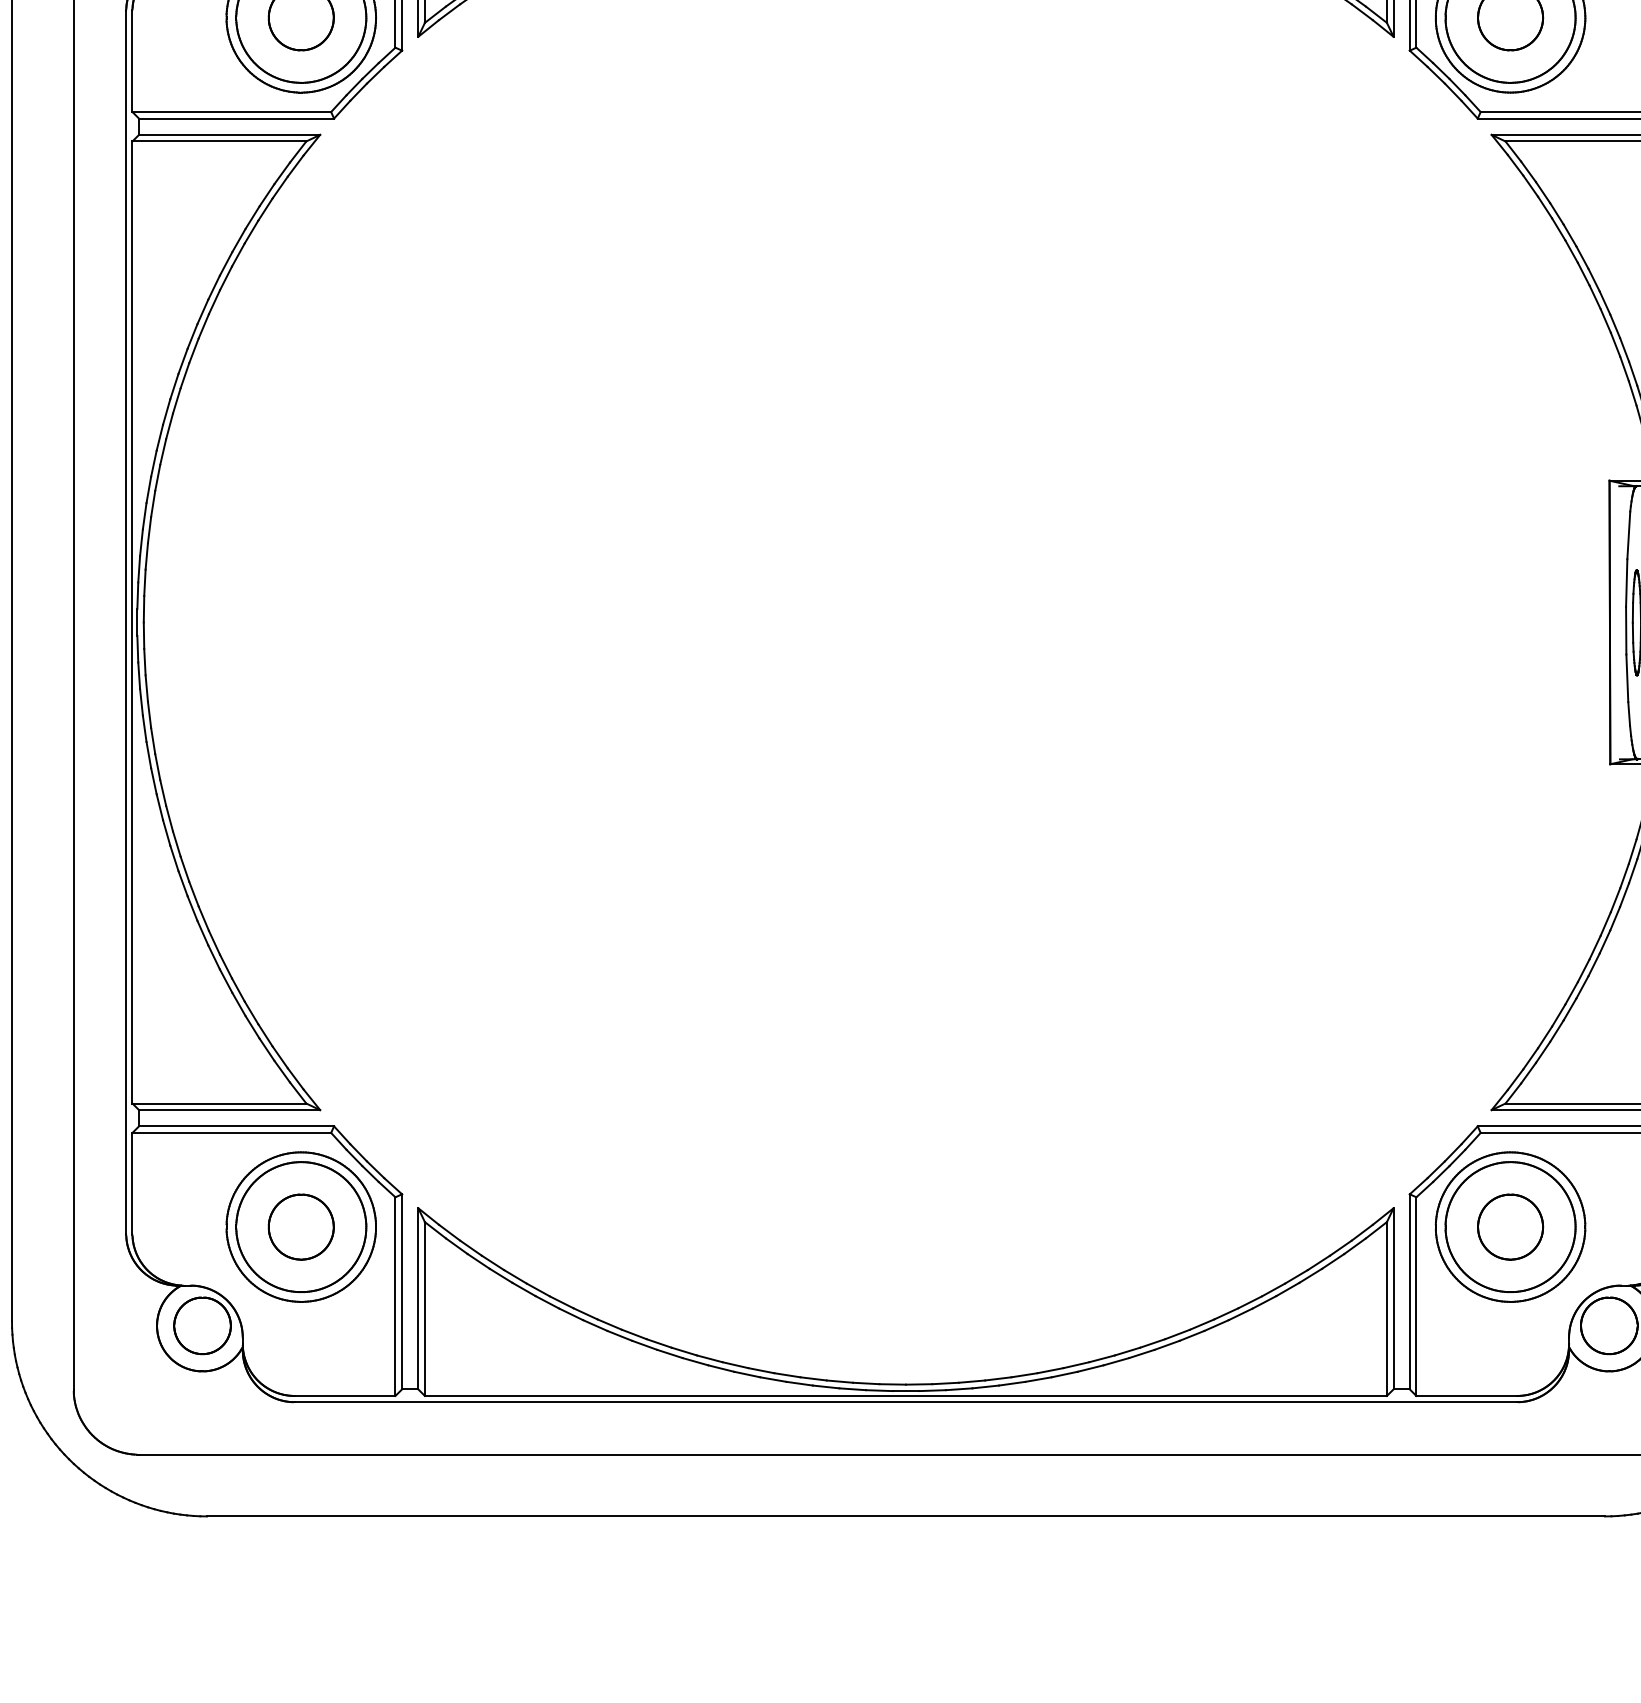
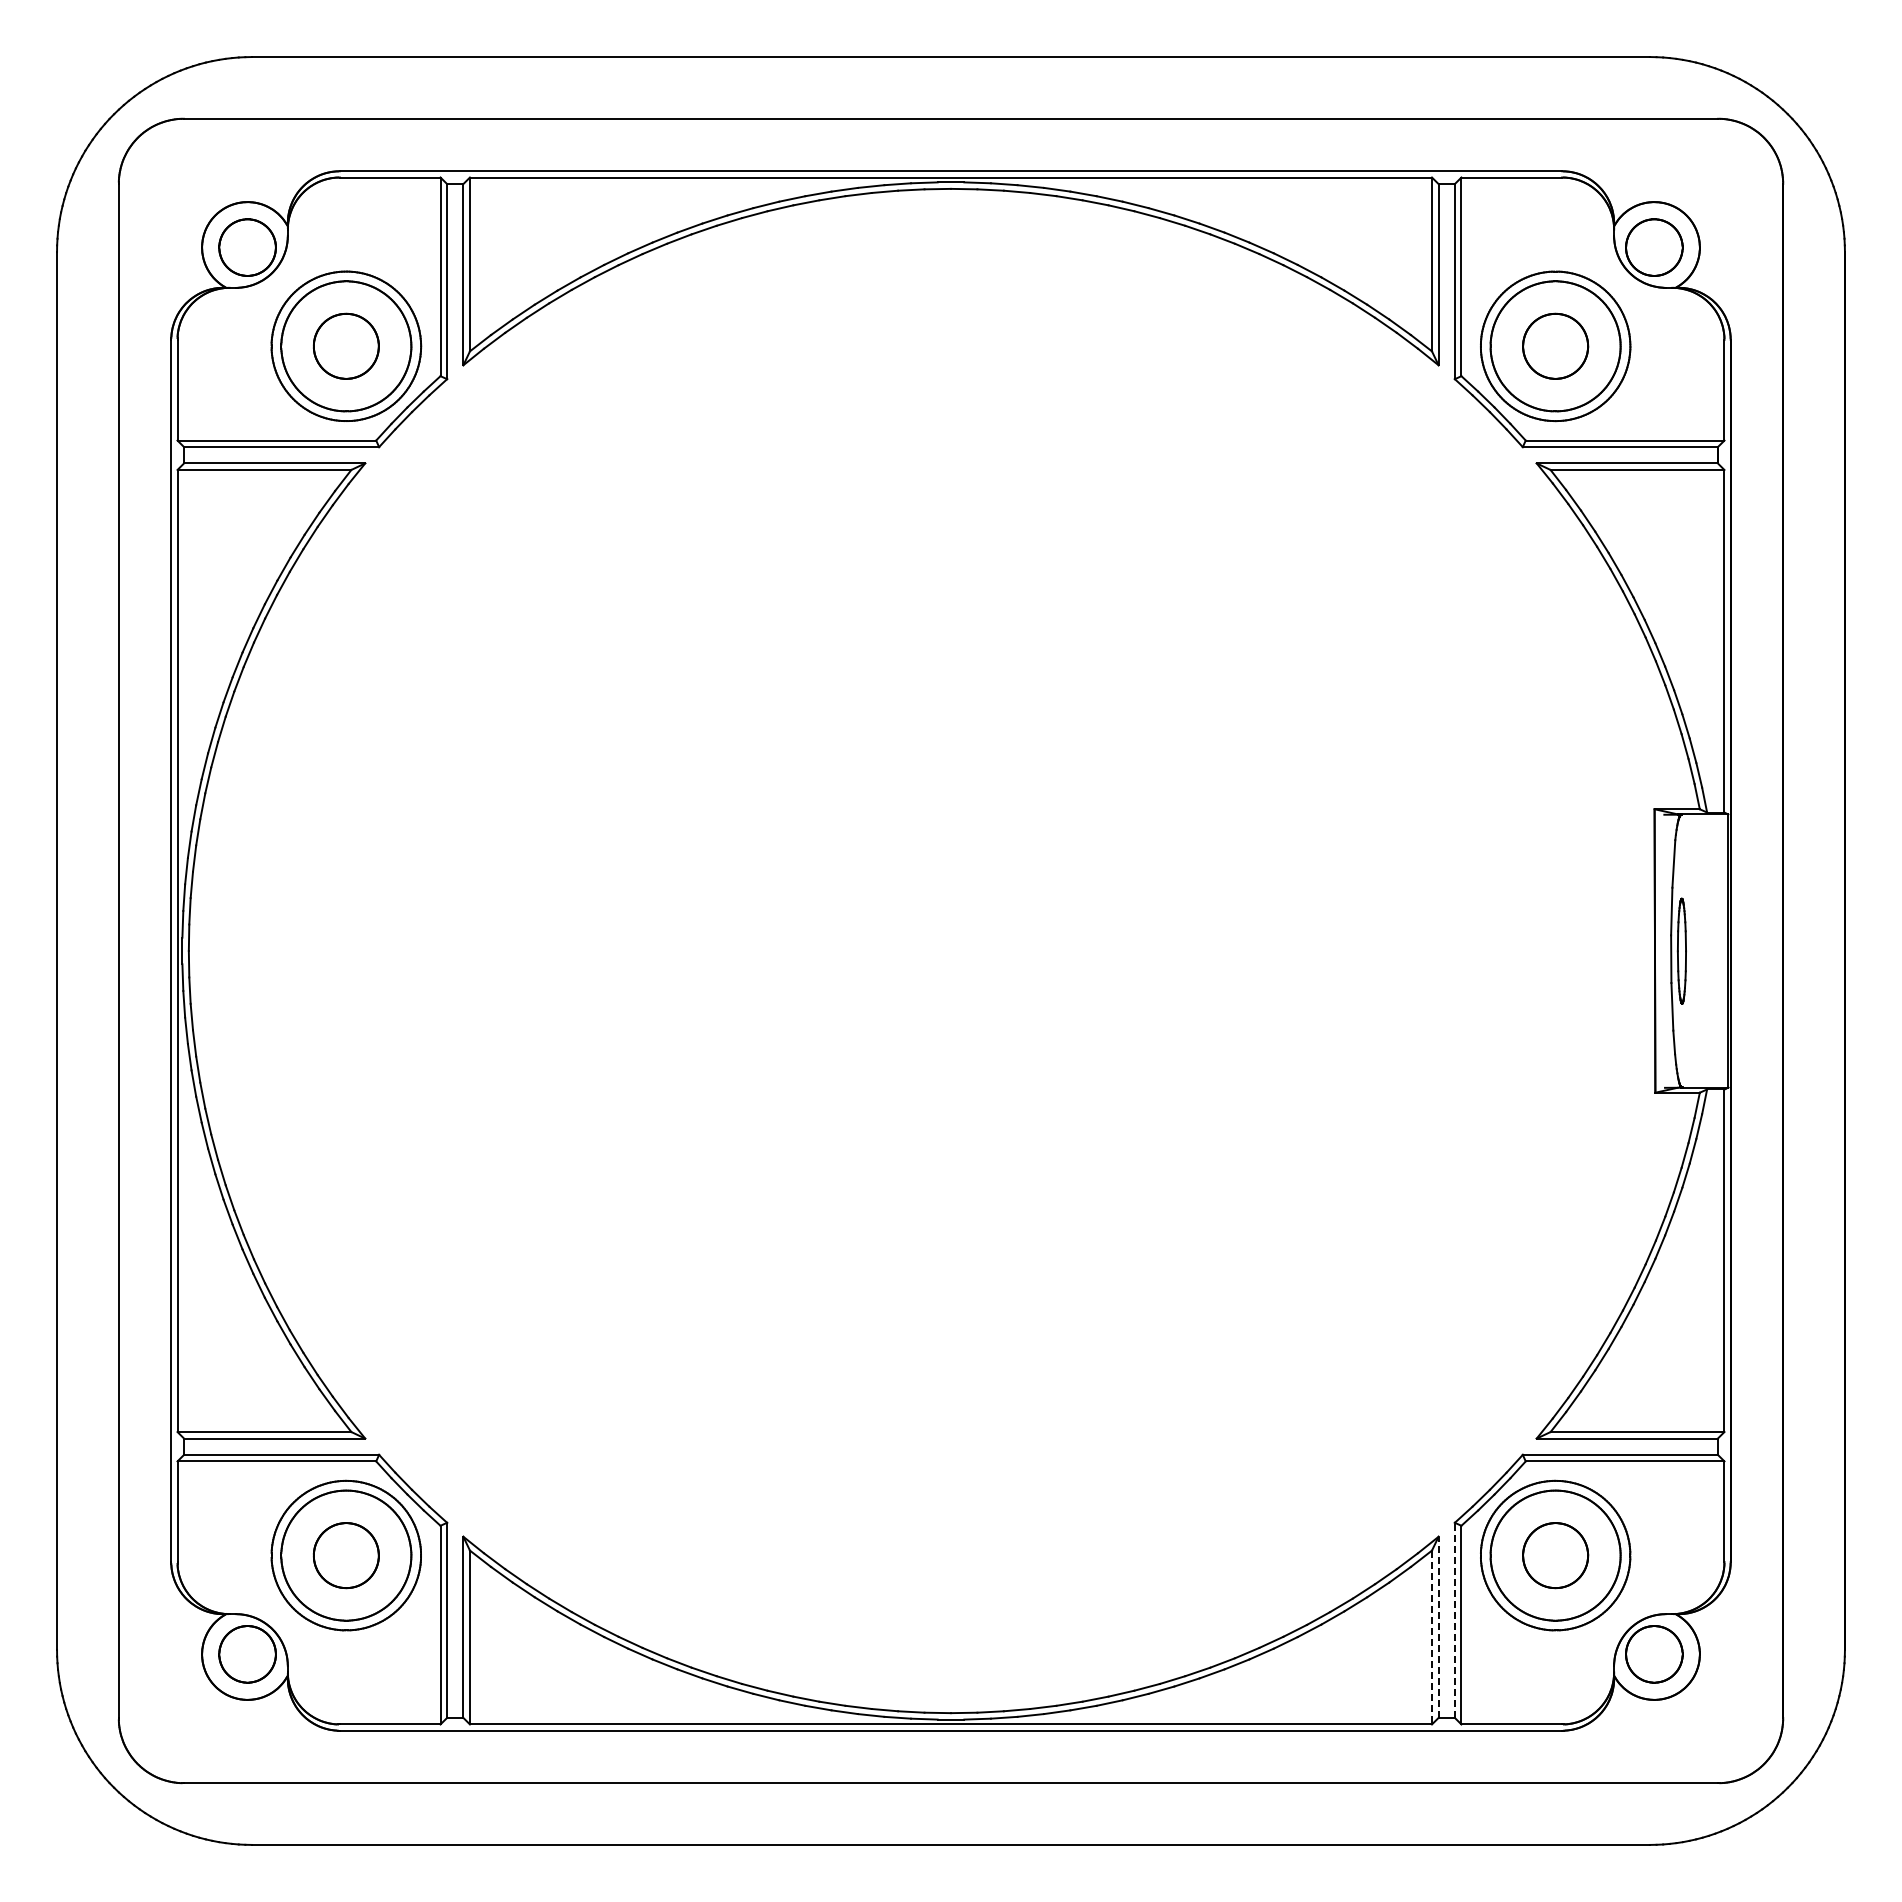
line: (1409, 1292) -> (1454, 1620), solid -> dashed
line: (1393, 1299) -> (1438, 1627), solid -> dashed
line: (1386, 1309) -> (1431, 1637), solid -> dashed

